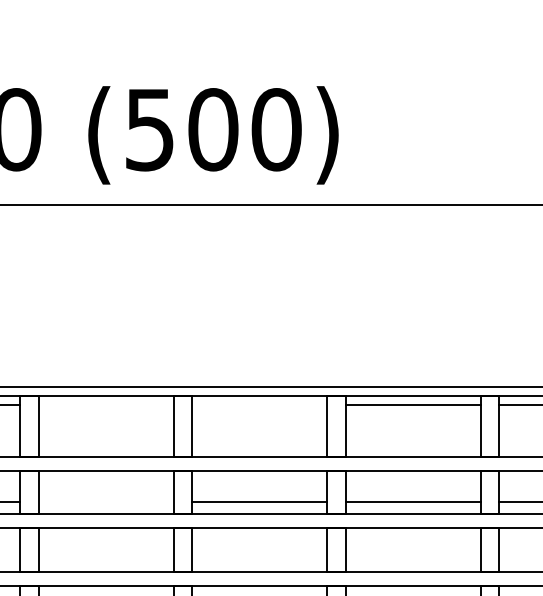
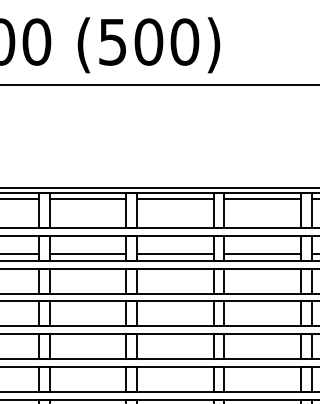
line: (105, 404) -> (87, 198), added
line: (258, 404) -> (174, 198), added
line: (105, 501) -> (87, 253), added

